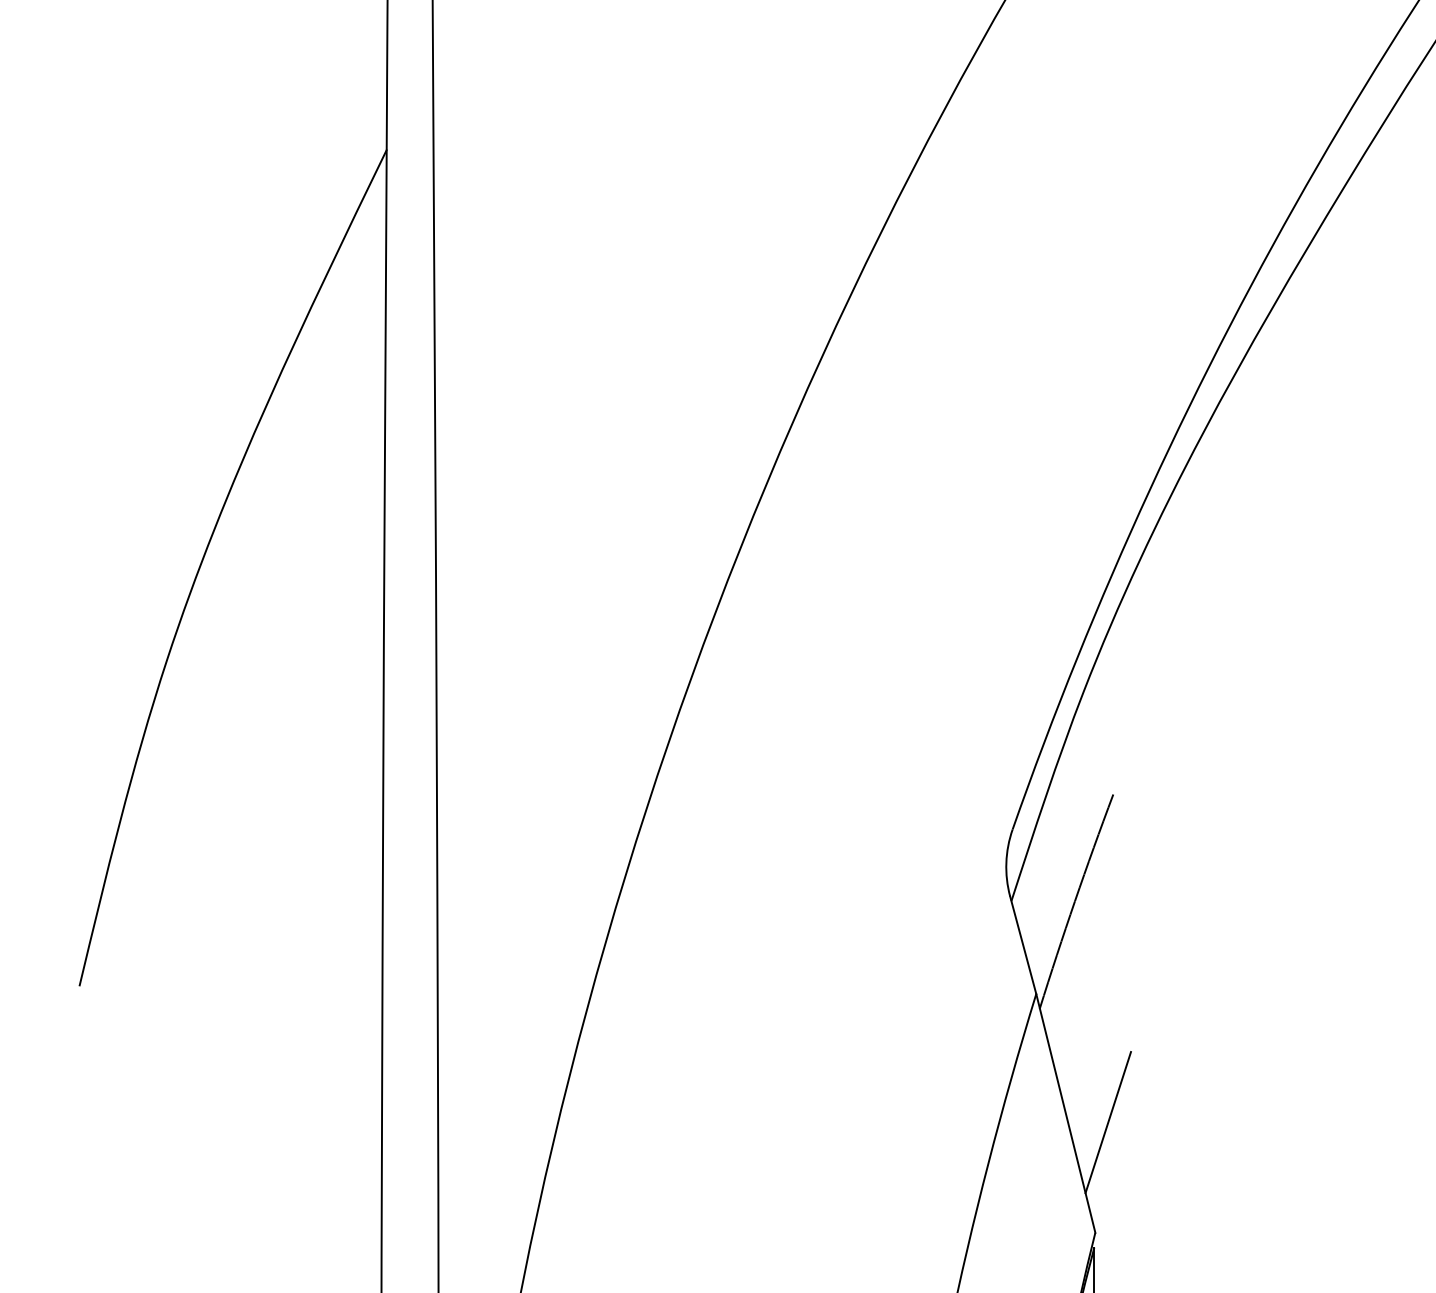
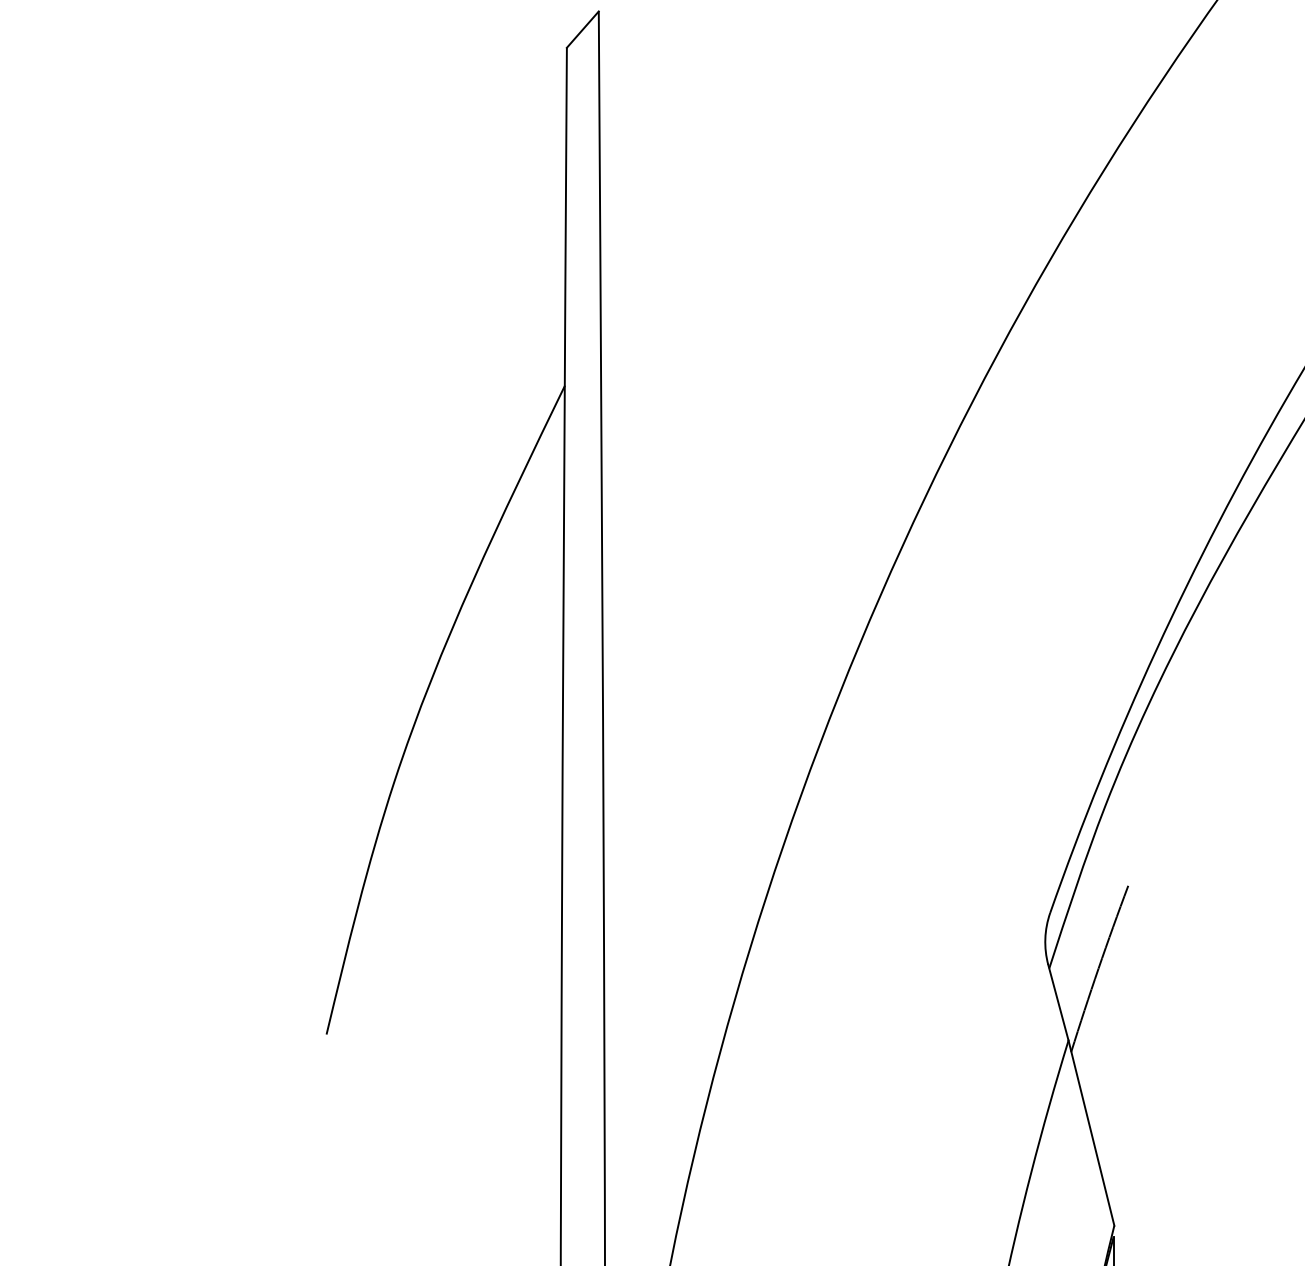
line: (1108, 1121) -> (1124, 1139), removed

